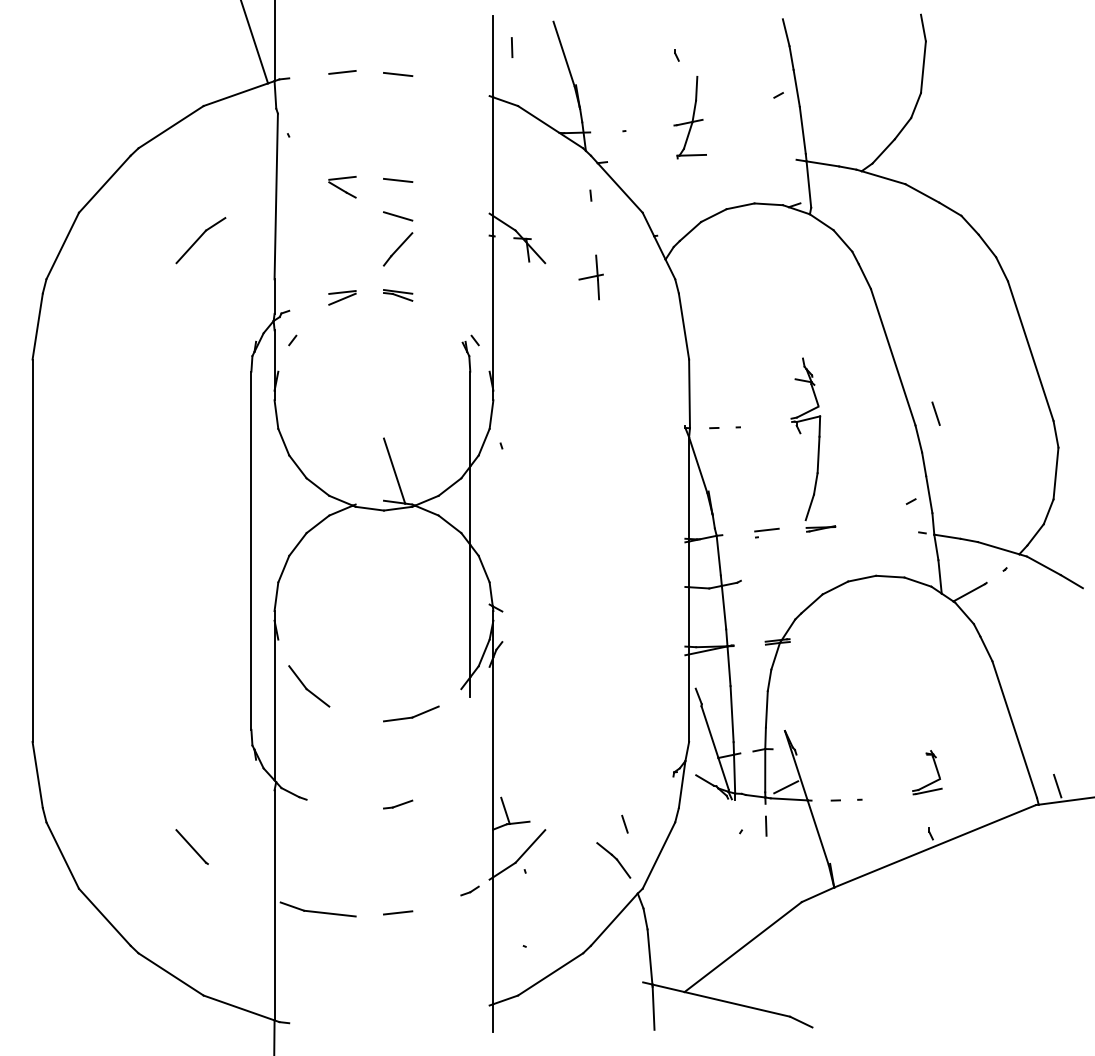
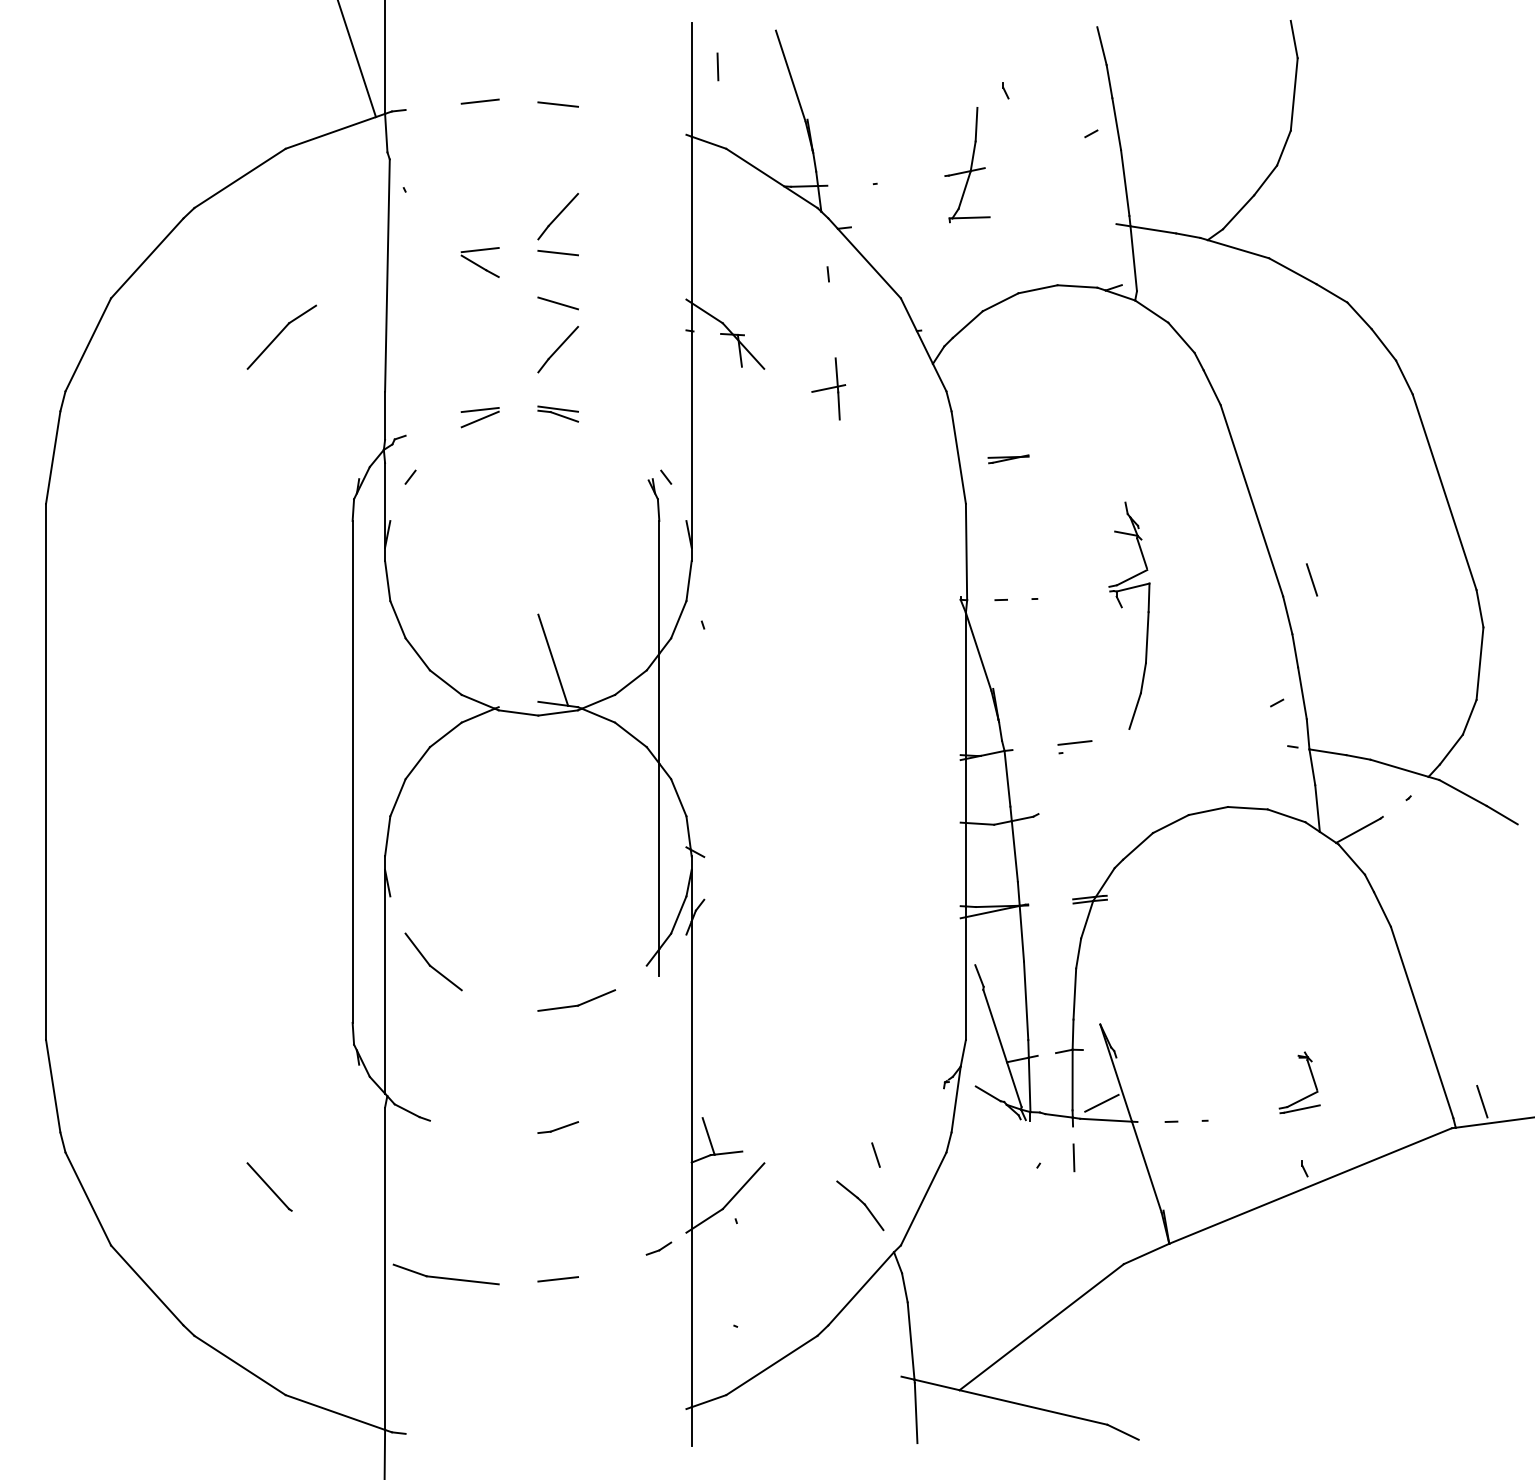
part: (676, 55) -> (1005, 90), moved
line: (397, 154) -> (557, 216), added
part: (820, 529) -> (1008, 459), moved

